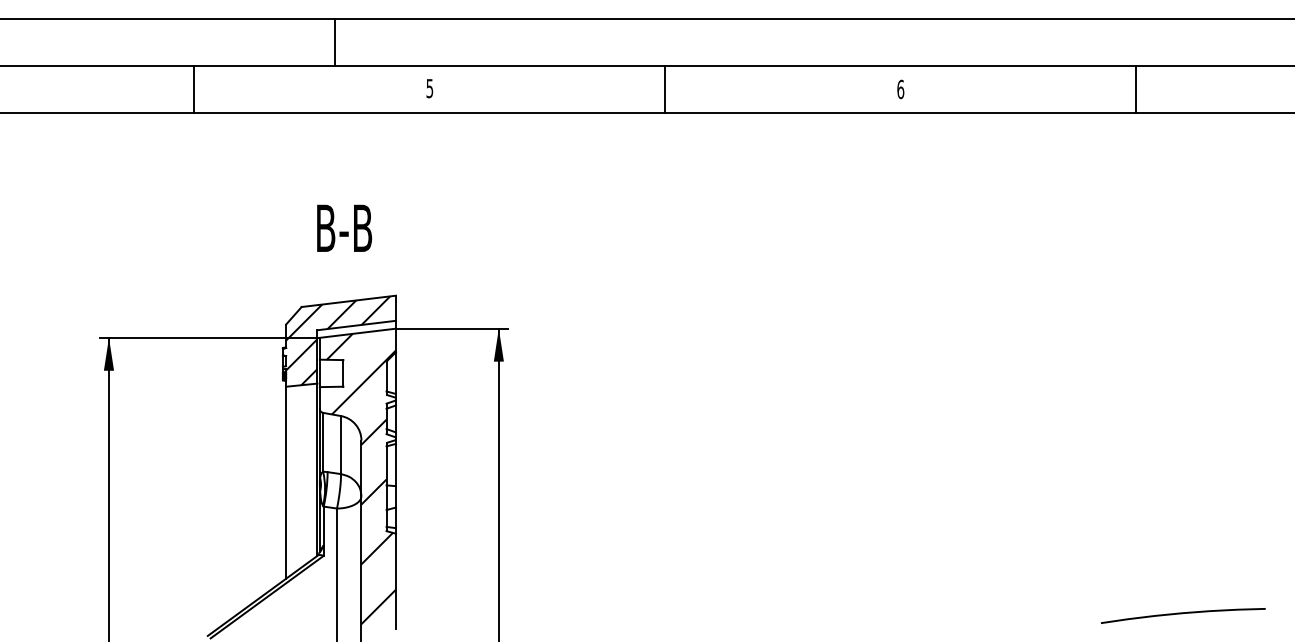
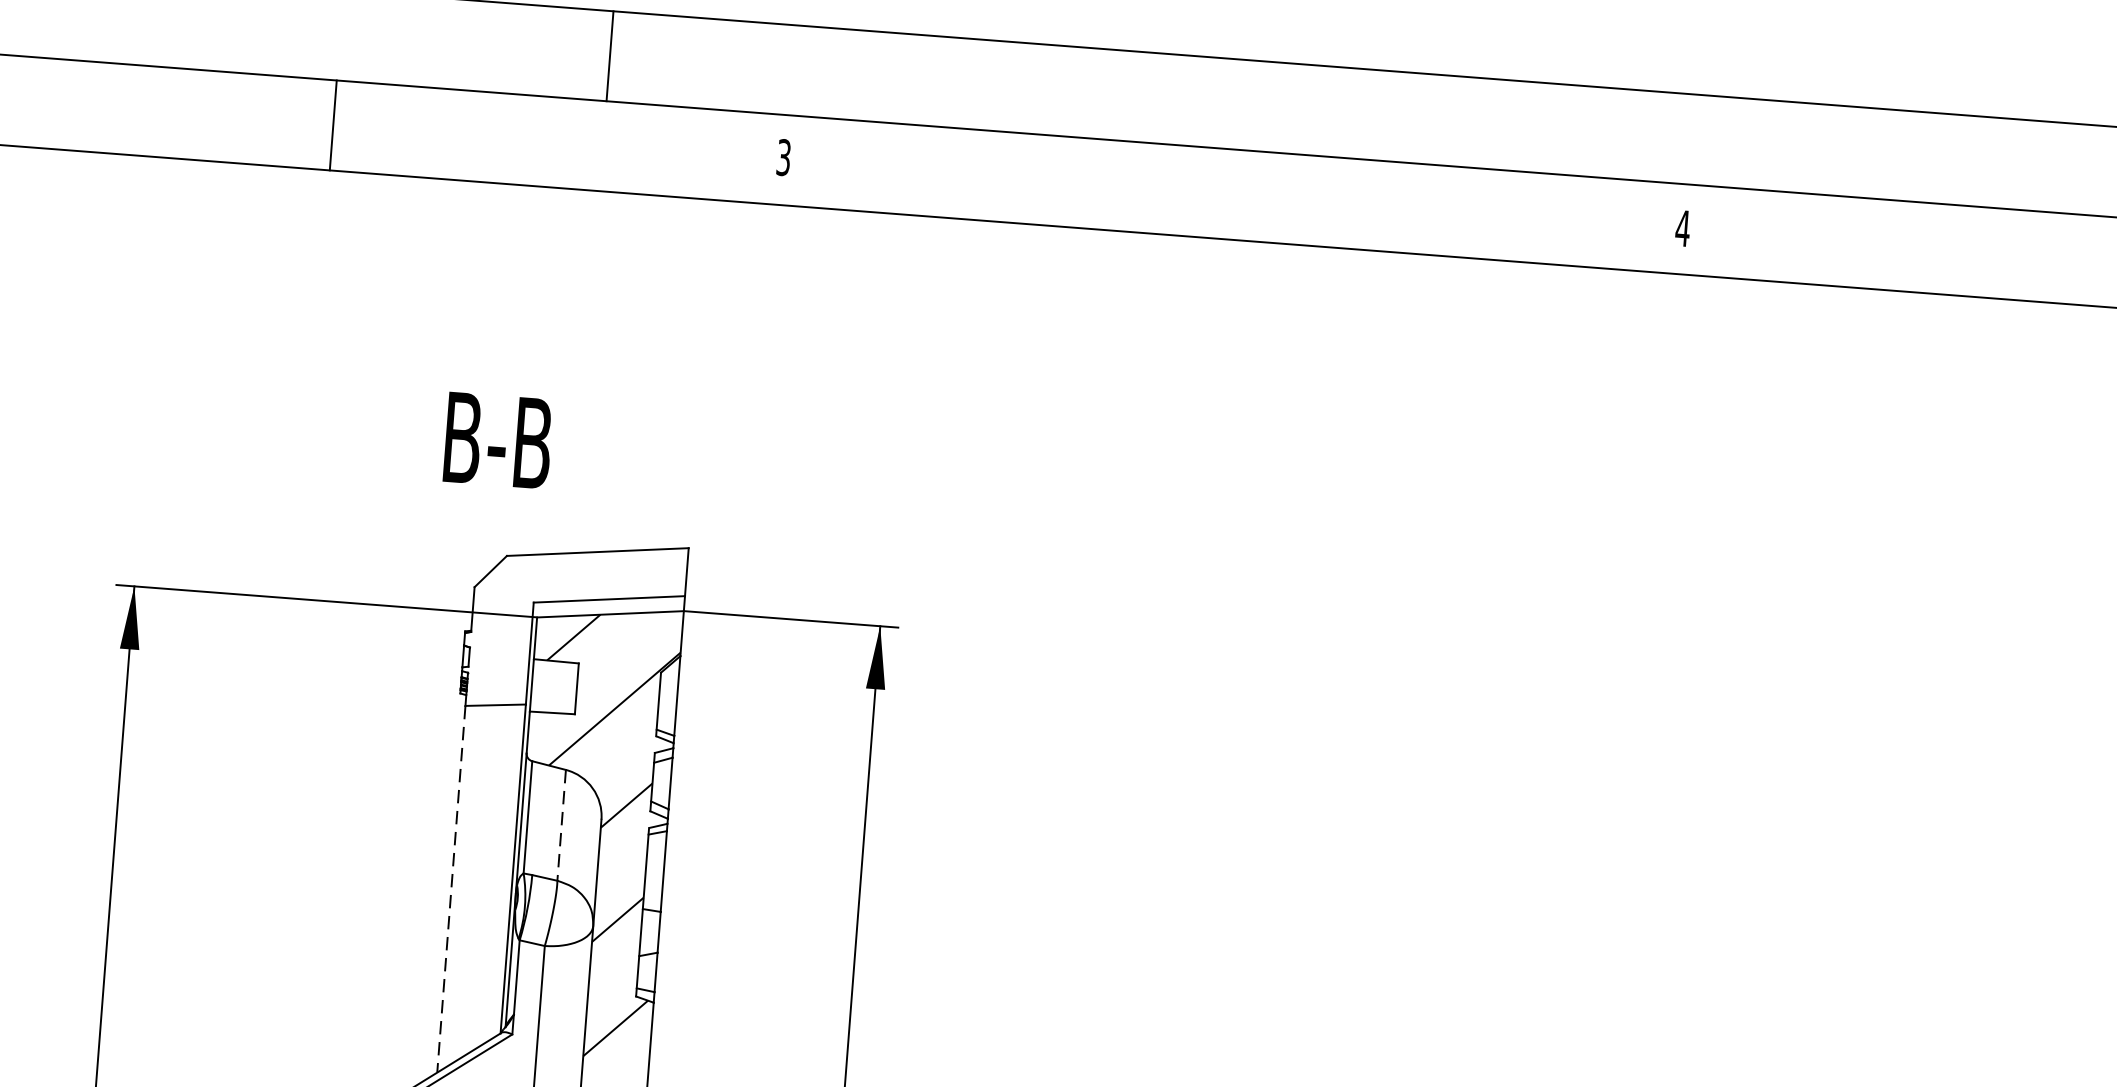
text: (429, 87) -> (783, 155), 5 -> 3
line: (664, 89) -> (1231, 193), removed
text: (900, 89) -> (1682, 228), 6 -> 4
text: (344, 227) -> (498, 438), moved
hatch: (340, 340) -> (576, 625), removed
line: (340, 445) -> (560, 826), solid -> dashed
line: (286, 482) -> (452, 888), solid -> dashed

